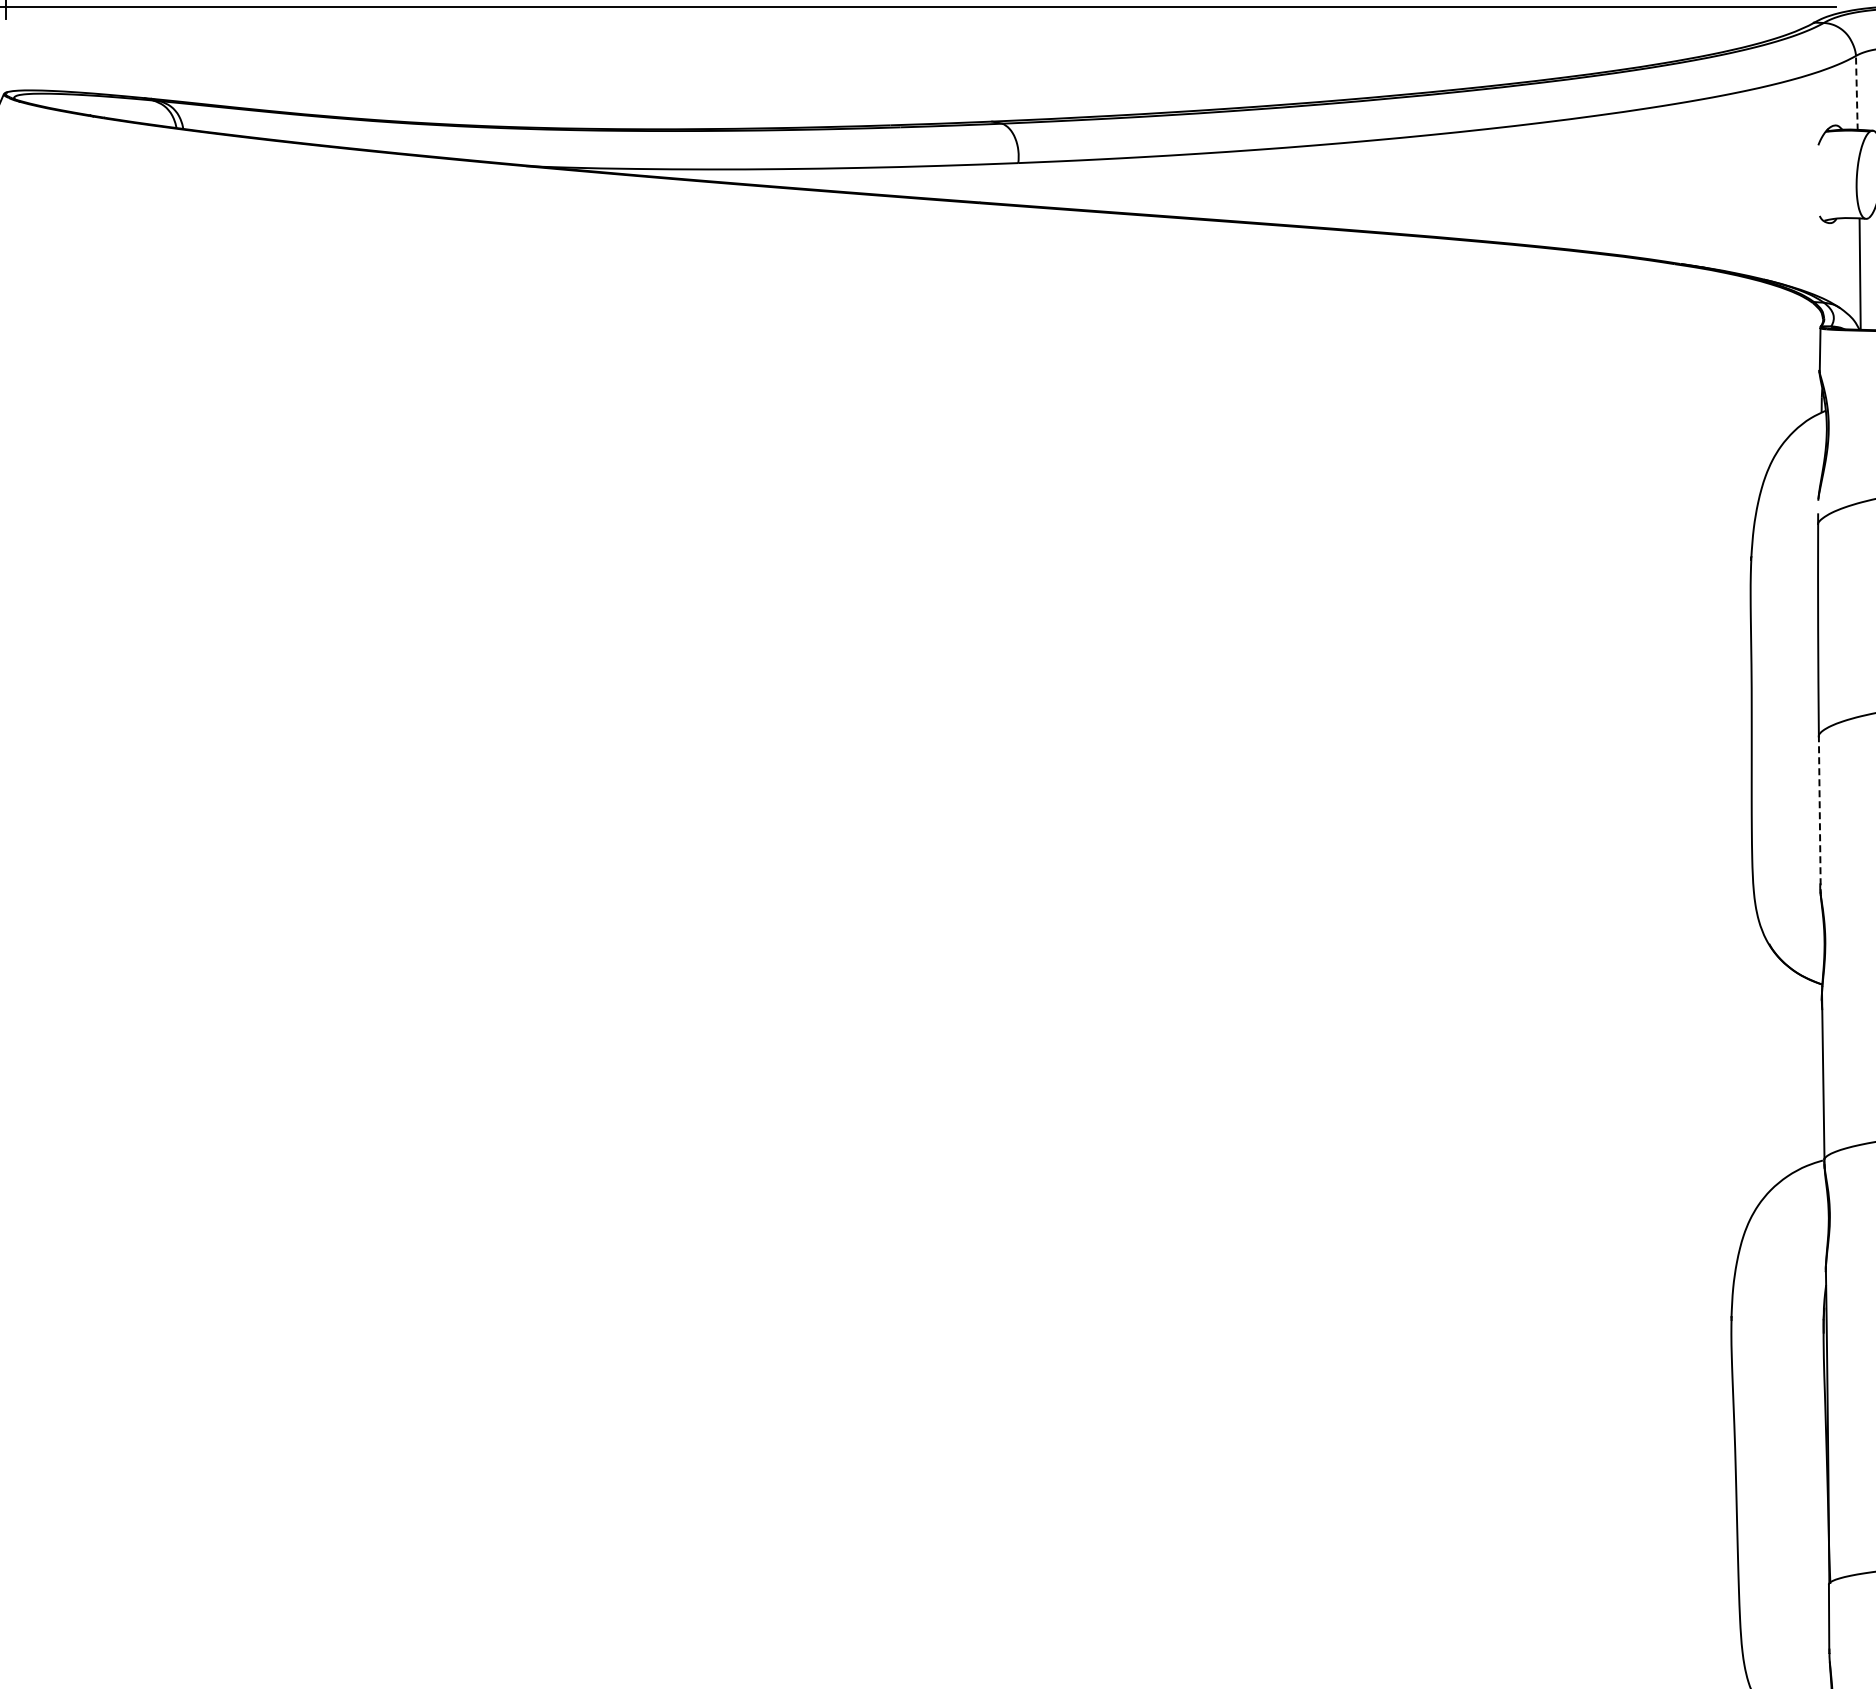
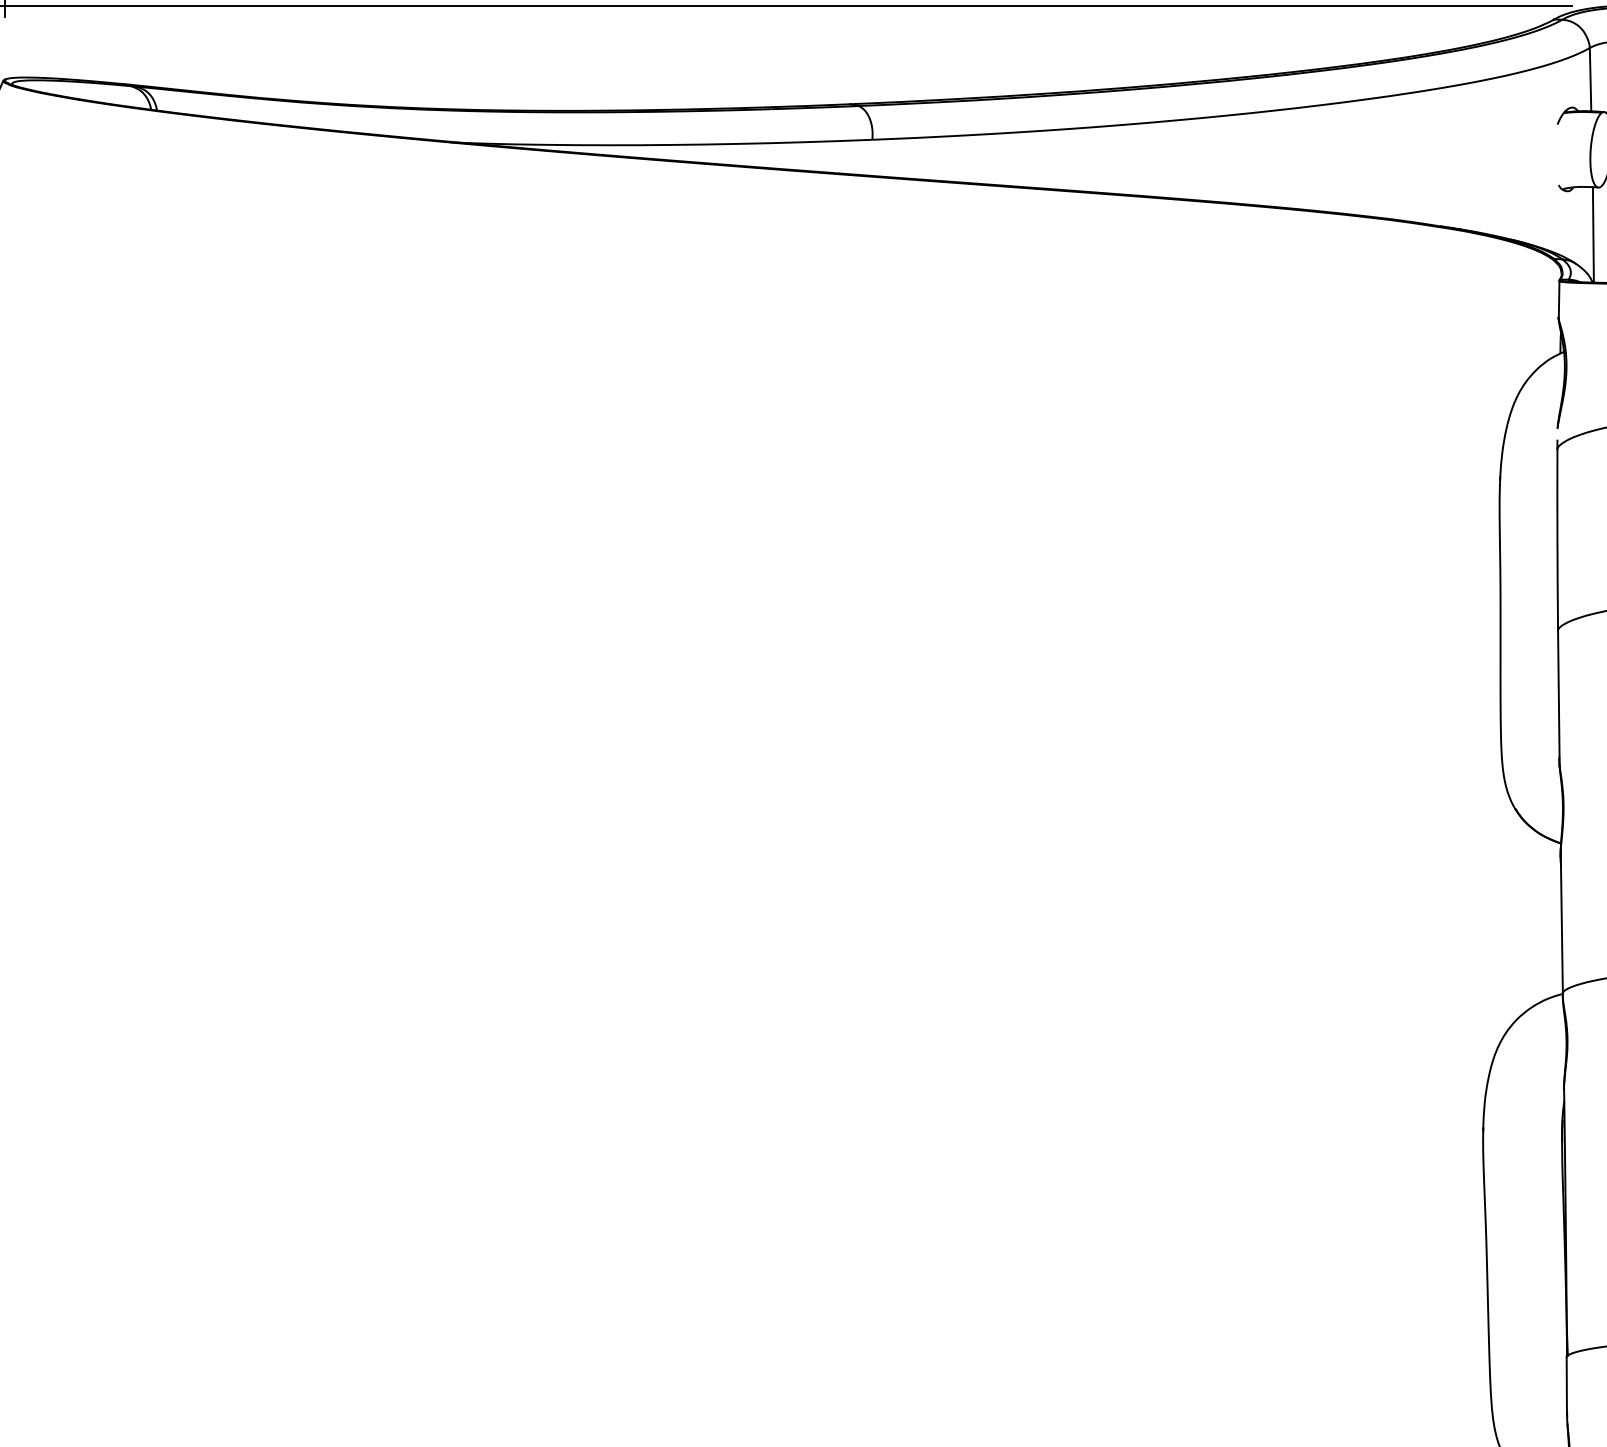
line: (1856, 92) -> (1590, 79), dashed -> solid
line: (1819, 815) -> (1558, 698), dashed -> solid

